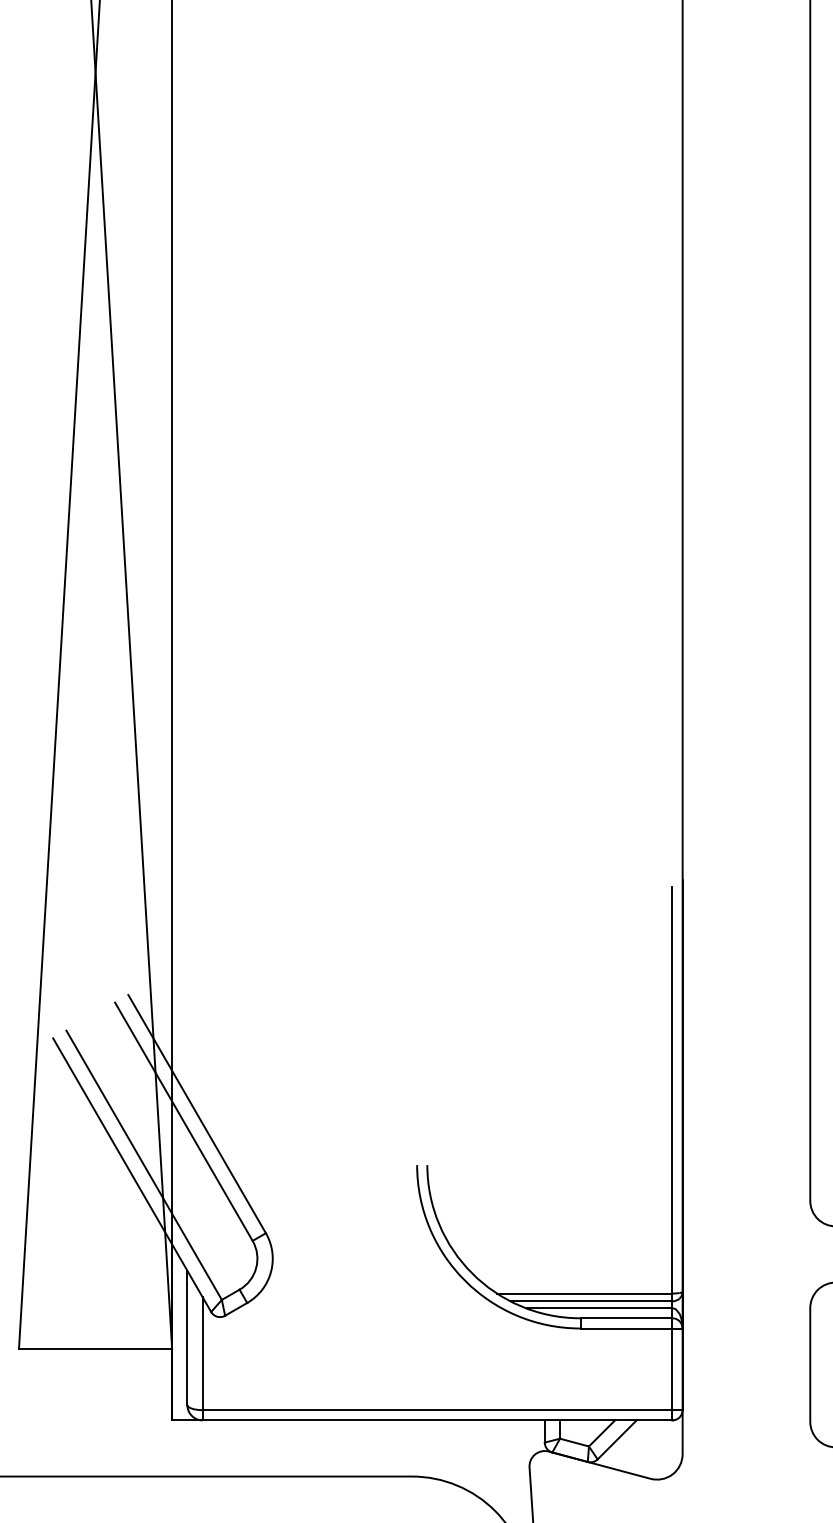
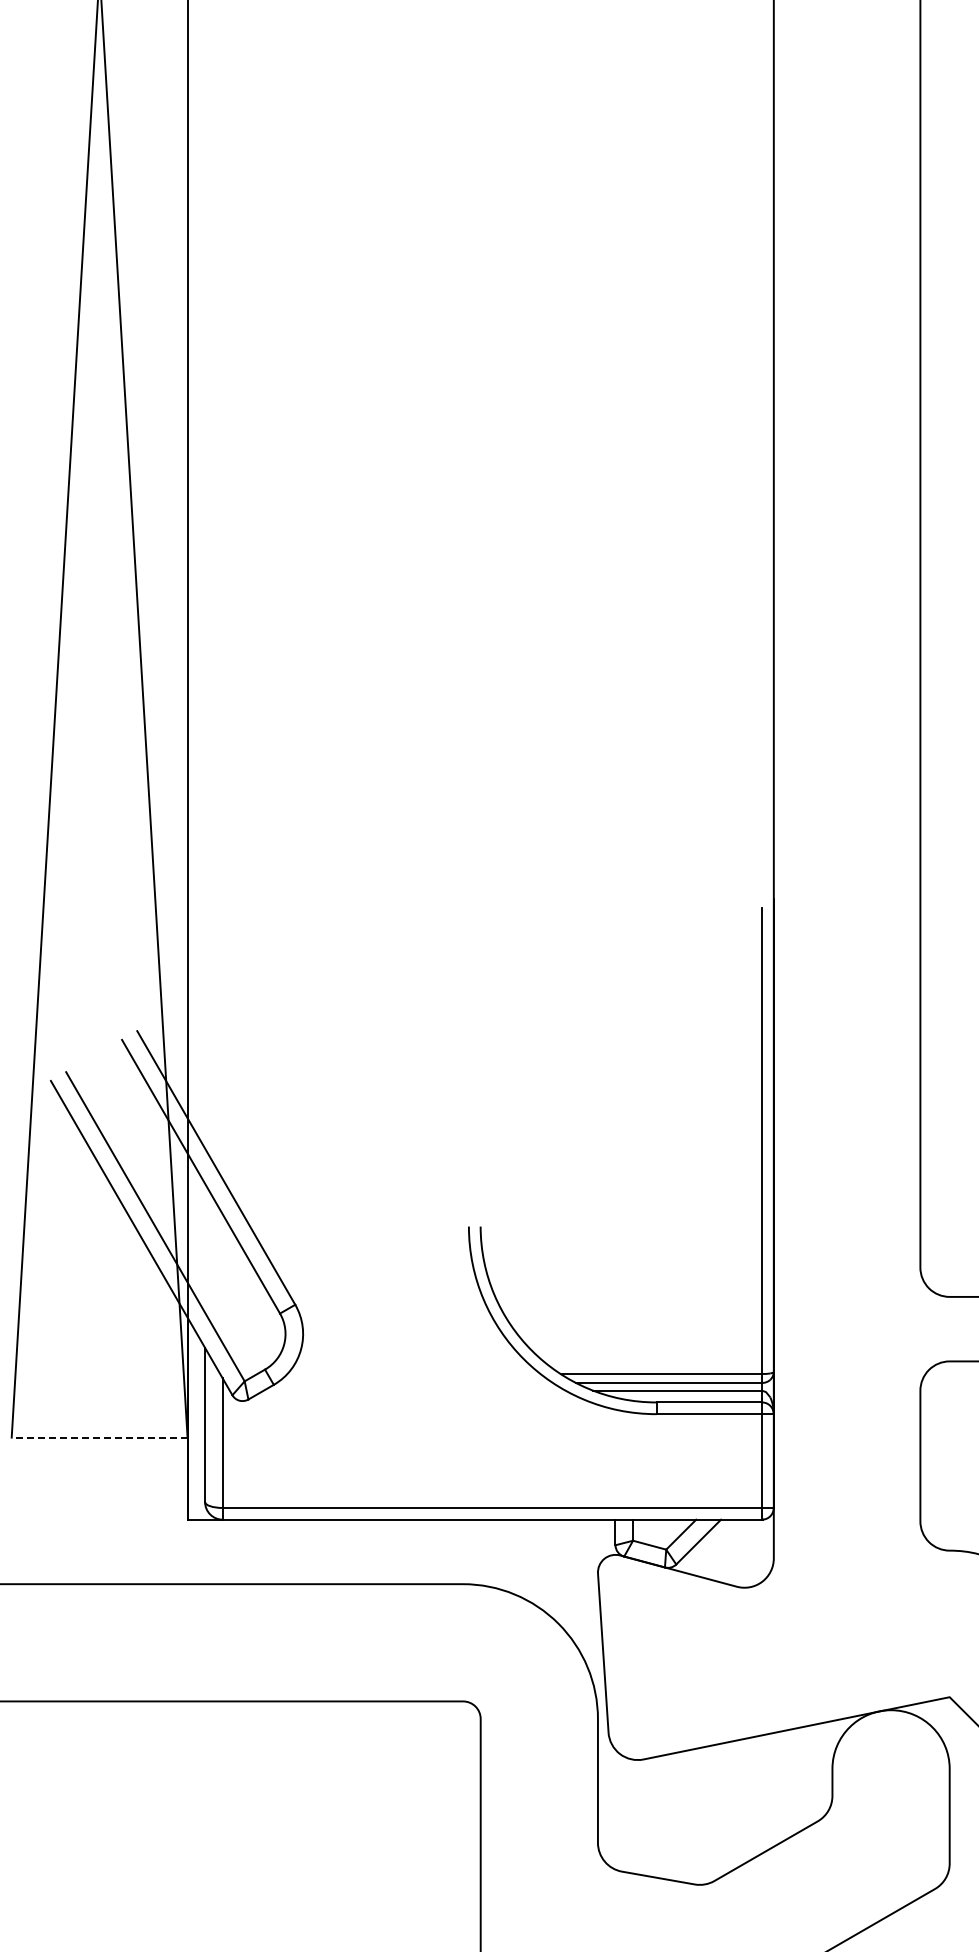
line: (95, 1348) -> (99, 1437), solid -> dashed

